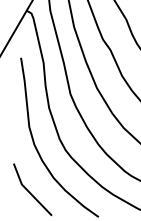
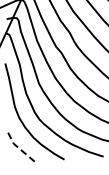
line: (28, 191) -> (18, 147), solid -> dashed

